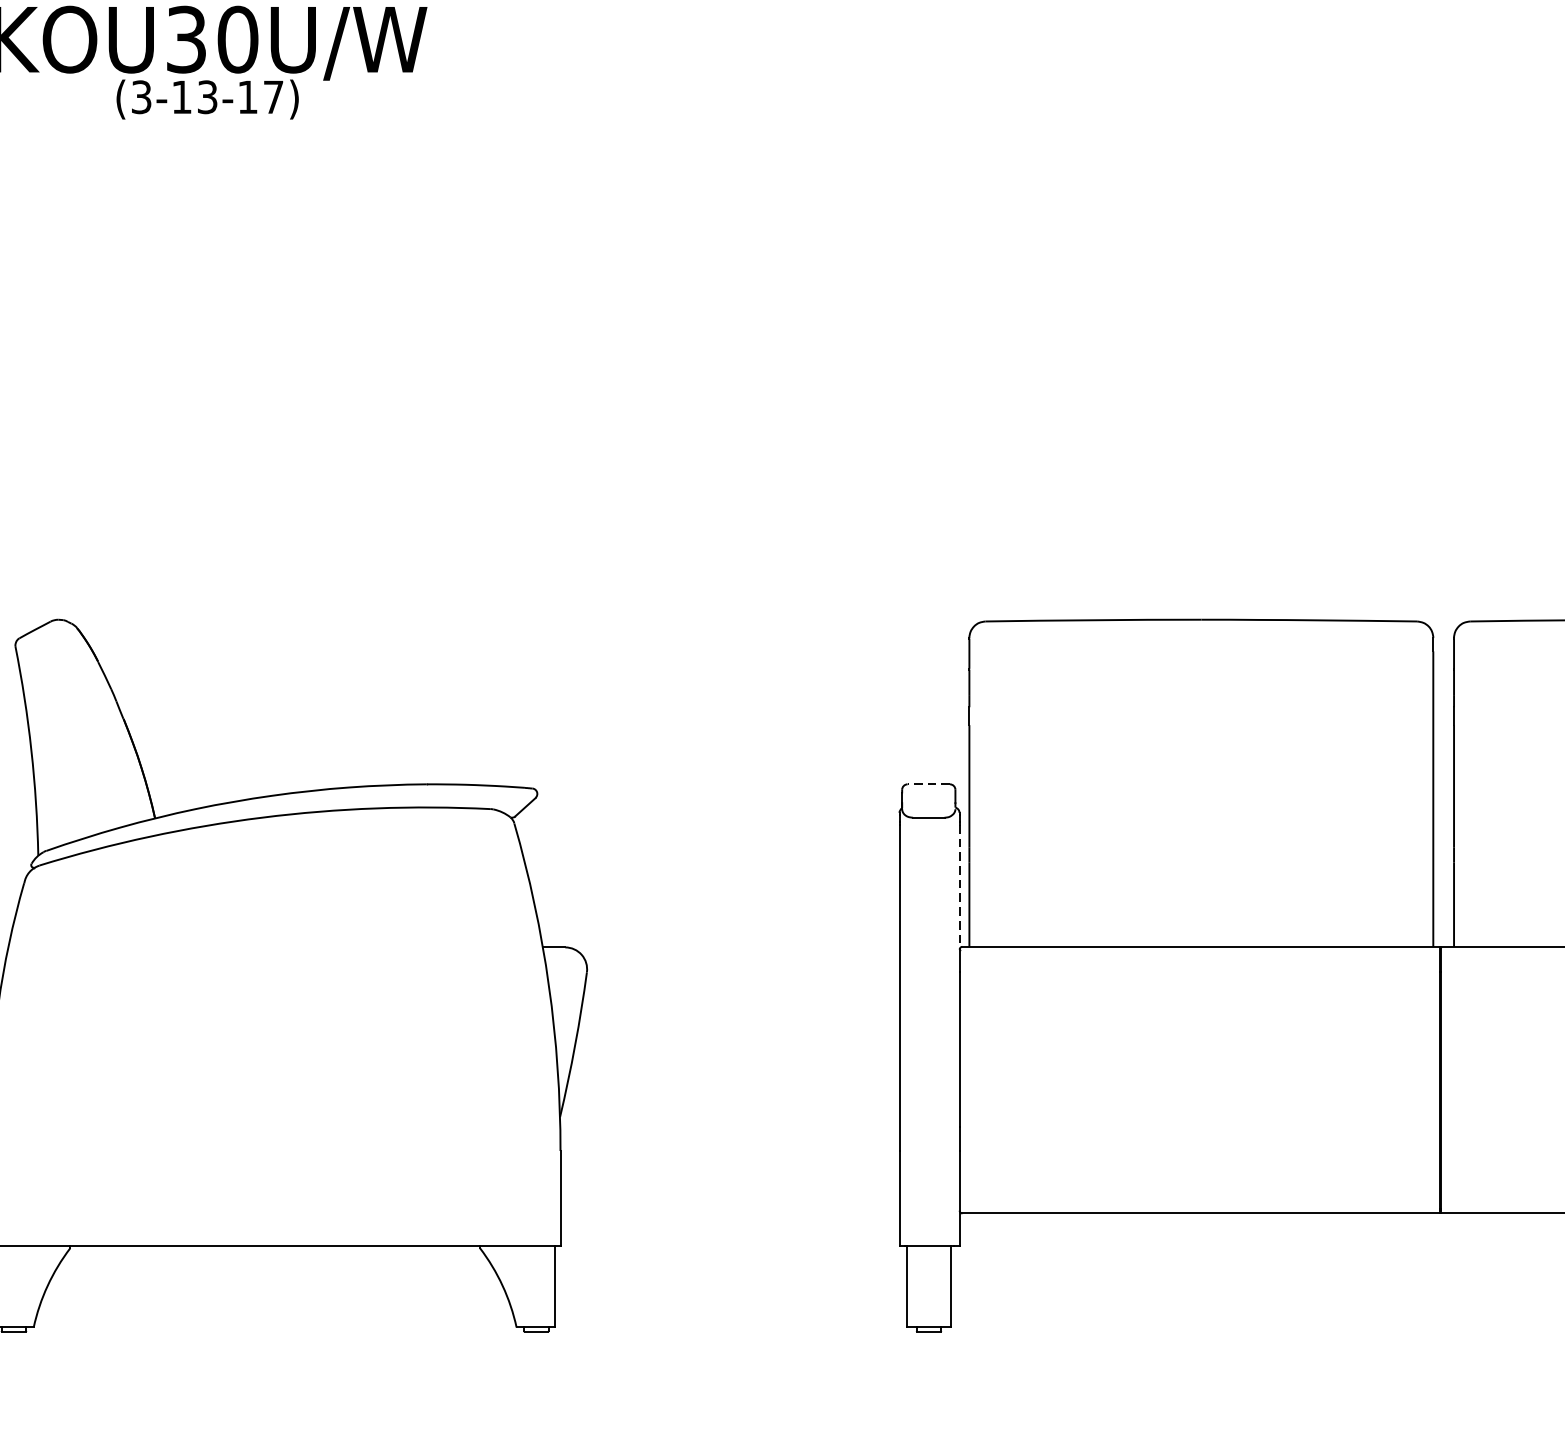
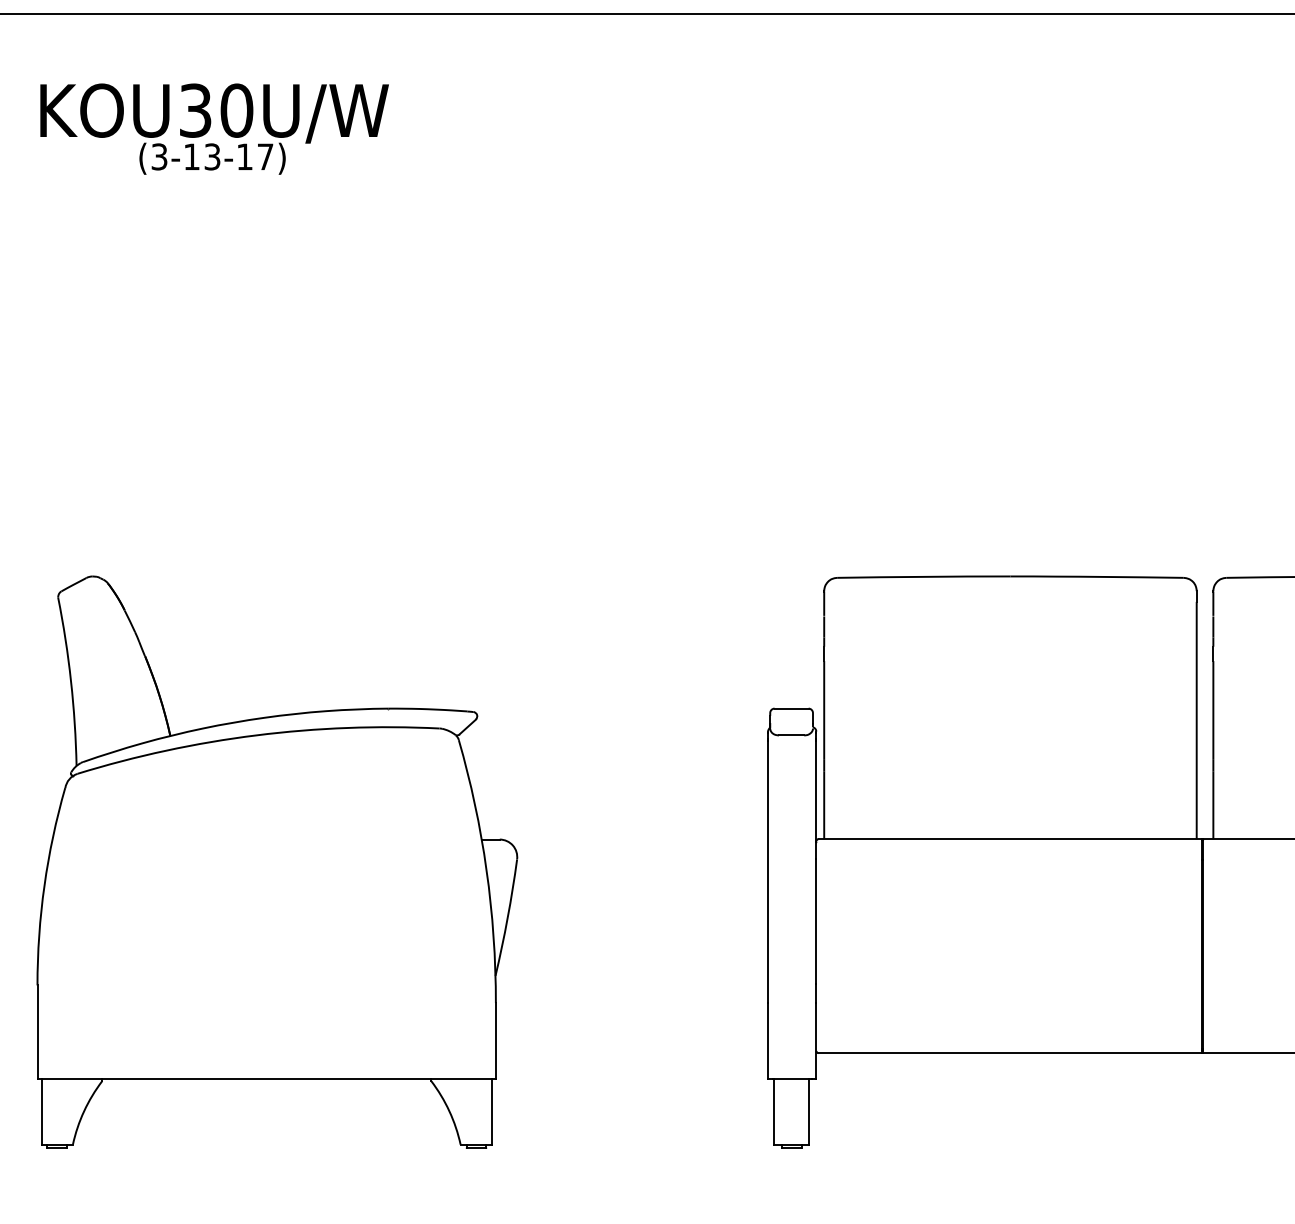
line: (928, 784) -> (791, 708), dashed -> solid
line: (959, 888) -> (816, 792), dashed -> solid

